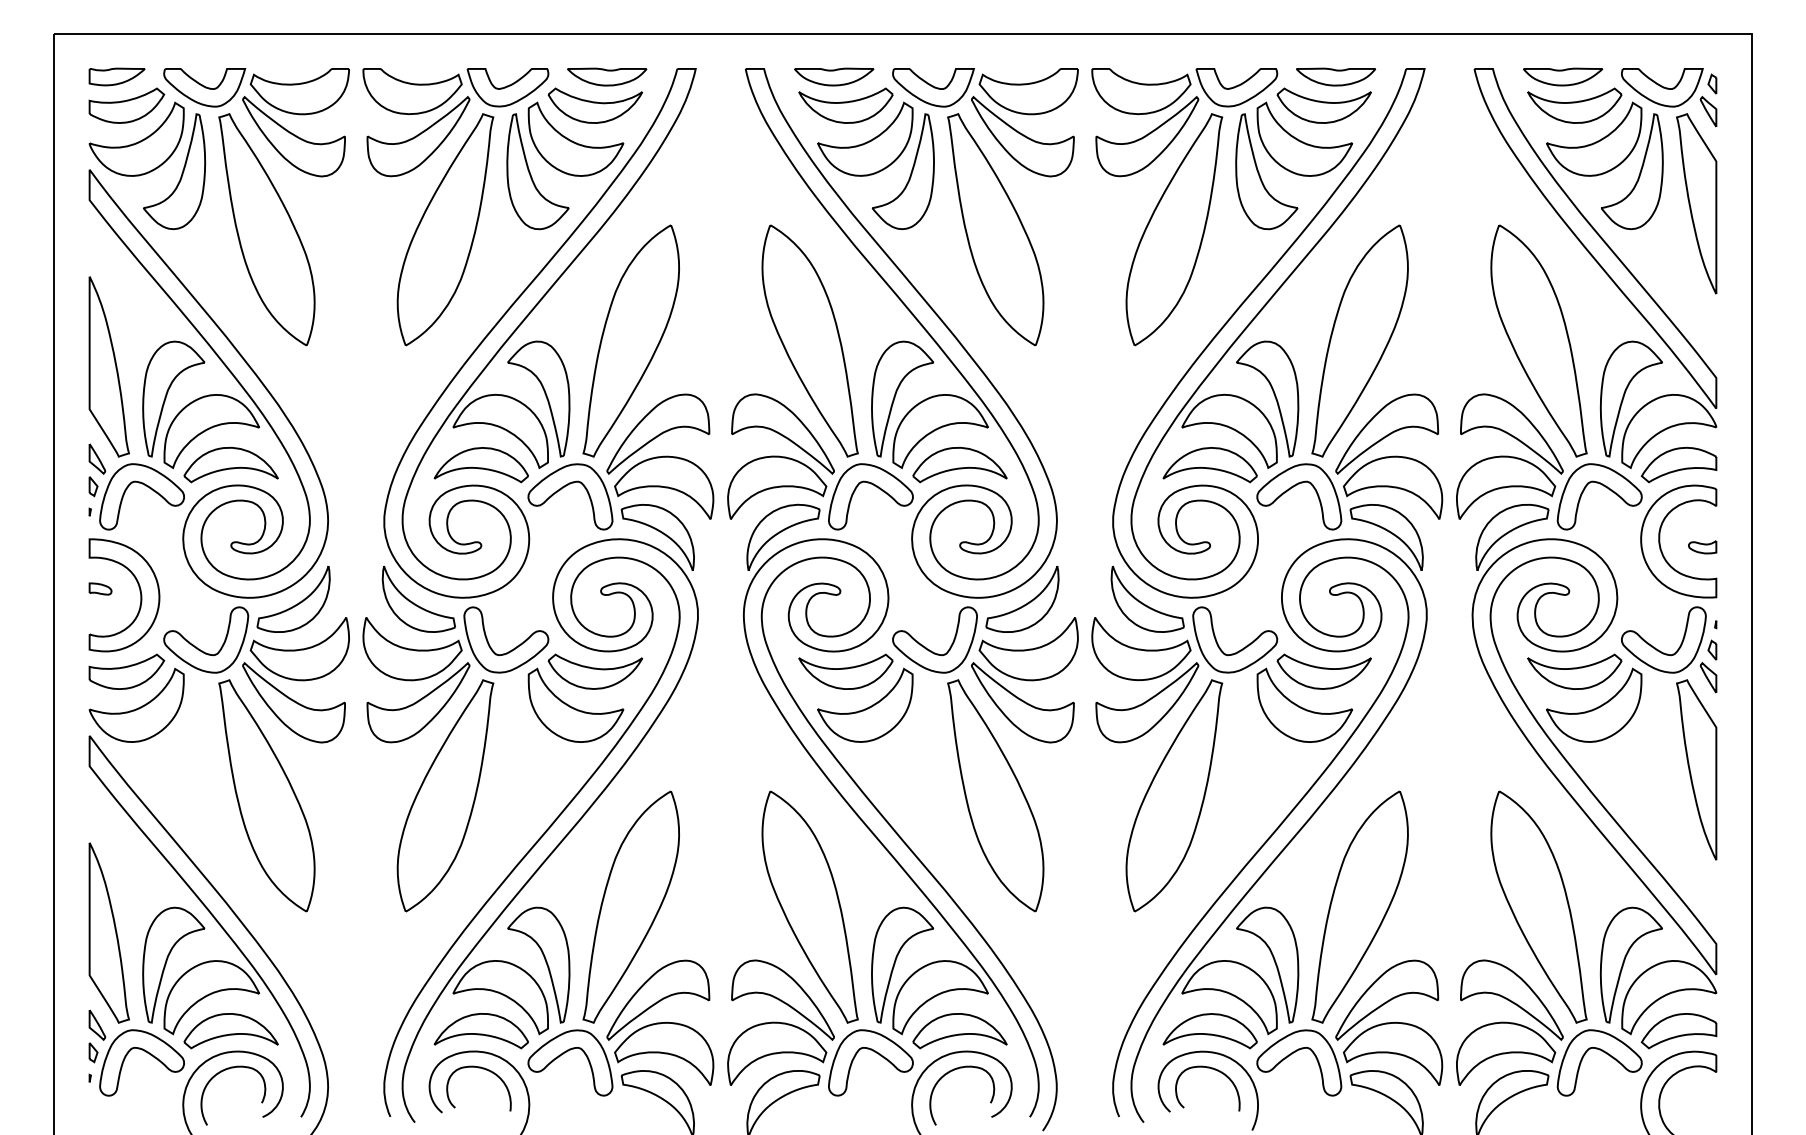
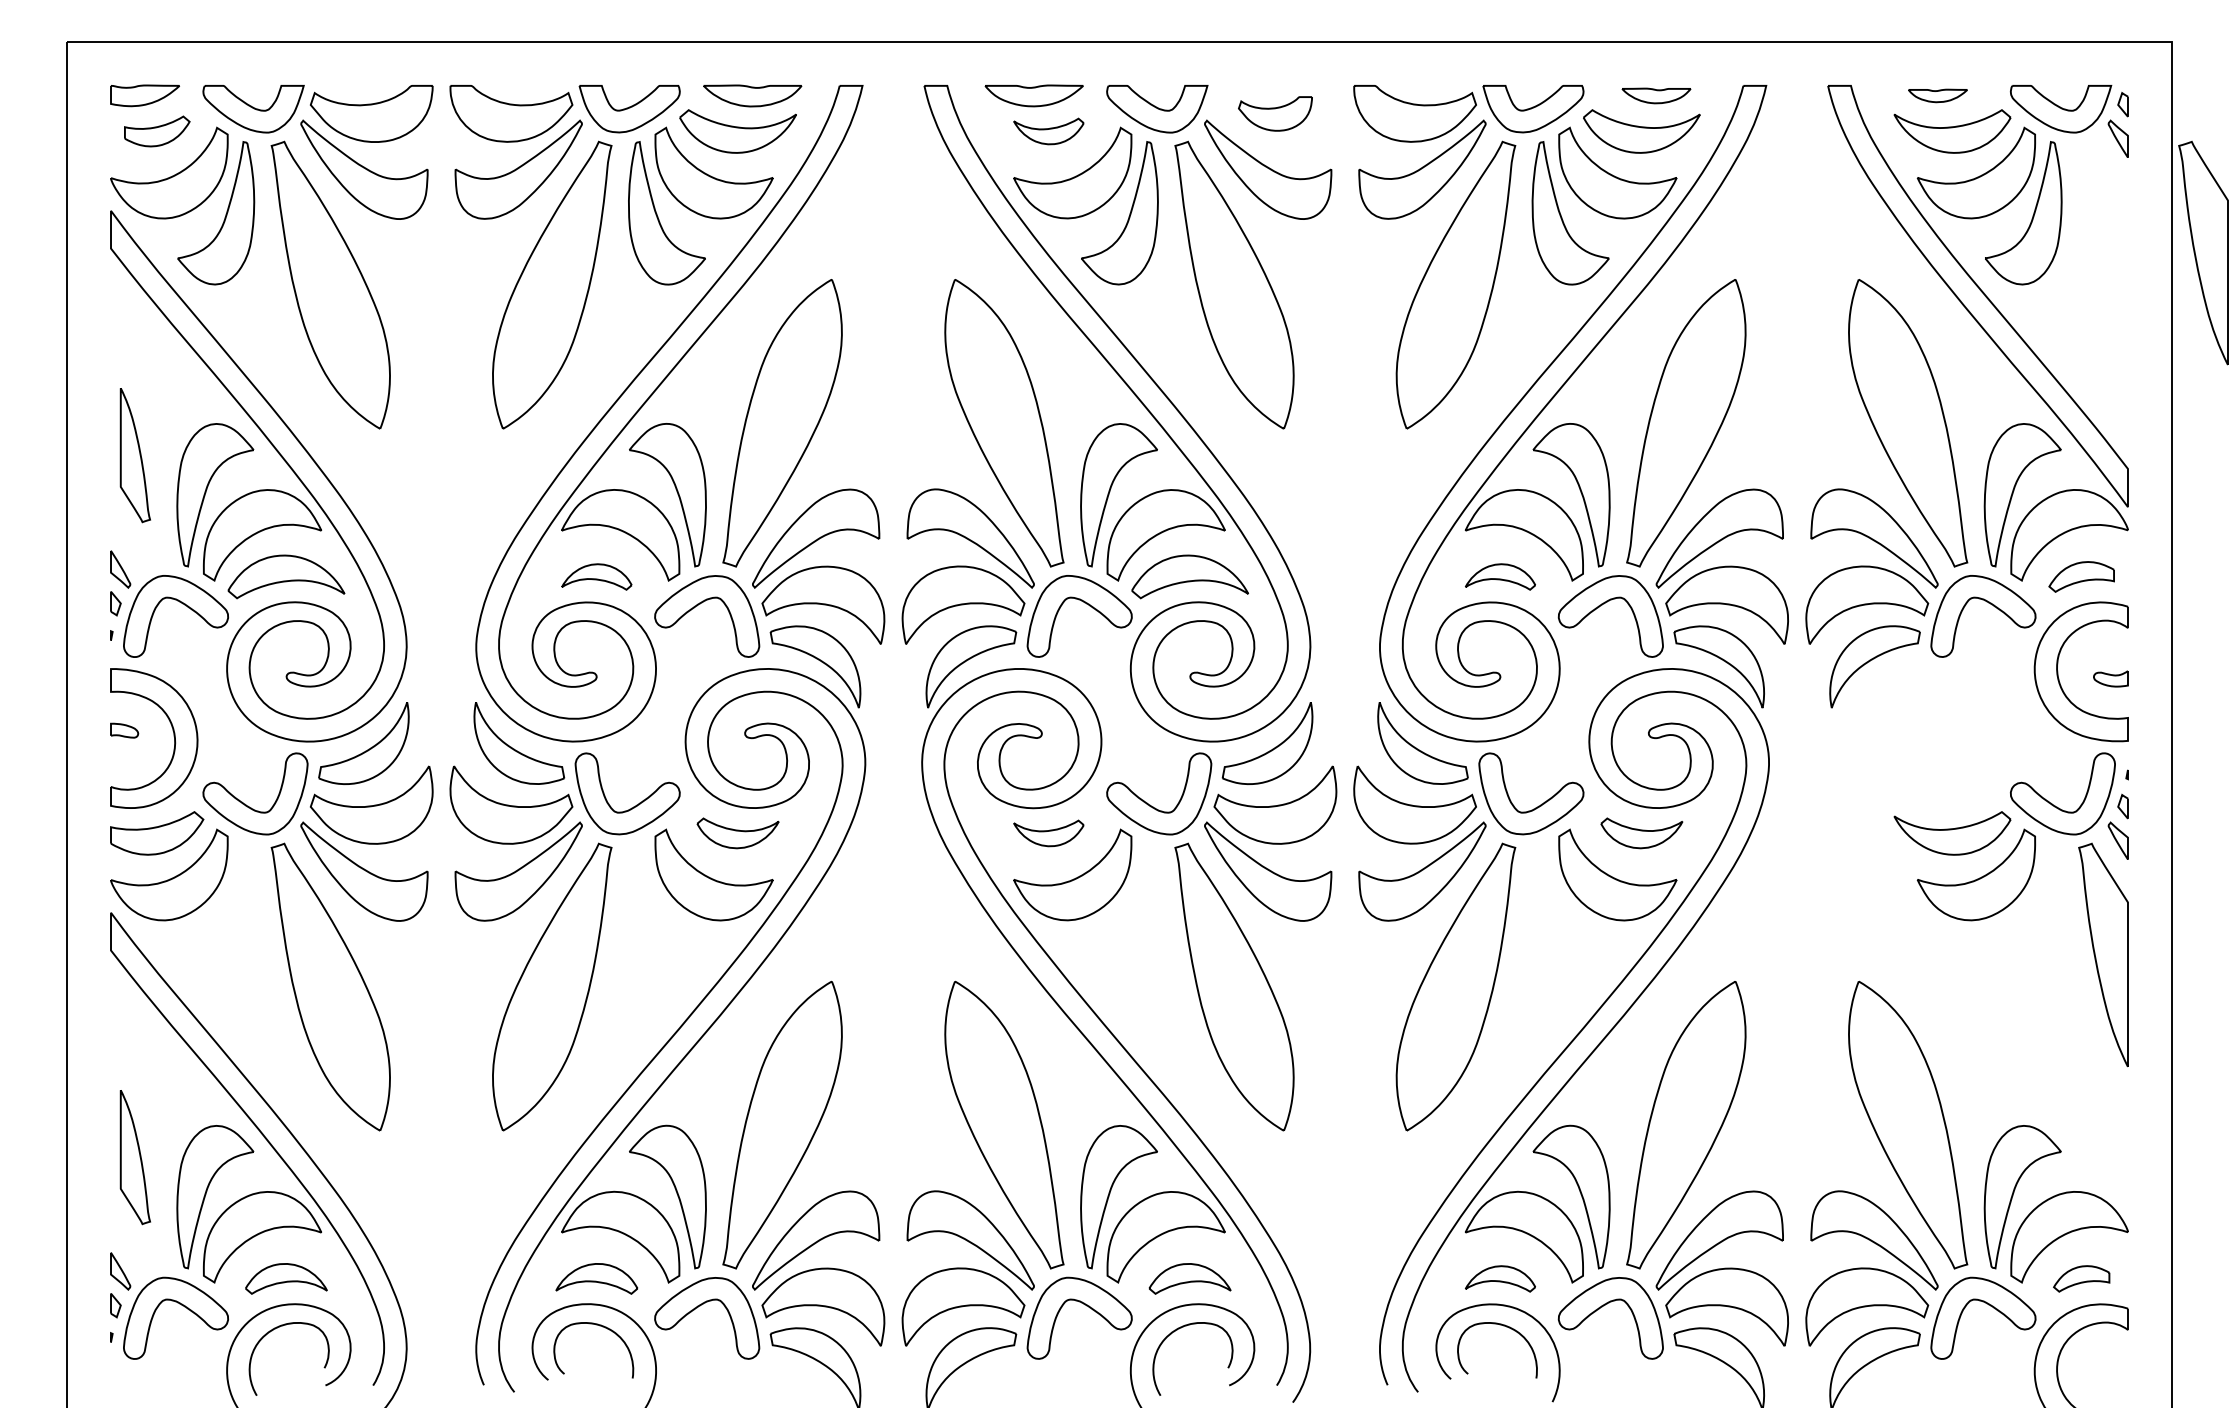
part: (1336, 76) -> (1656, 95), size x0.7
part: (1562, 76) -> (1937, 95), size x0.6
part: (1028, 91) -> (1275, 113), size x0.6
part: (127, 105) -> (157, 131), size x0.7
part: (845, 105) -> (1048, 131), size x0.6
part: (1696, 203) -> (2203, 252), moved
part: (109, 367) -> (135, 455), size x0.6
part: (481, 464) -> (596, 576), size x0.6
part: (1210, 464) -> (1500, 576), size x0.6
part: (1678, 464) -> (2081, 576), size x0.7
part: (594, 671) -> (737, 833), size x0.7
part: (845, 671) -> (1048, 833), size x0.6
part: (1323, 671) -> (1641, 833), size x0.7
part: (1577, 772) -> (1955, 958), removed
part: (109, 933) -> (135, 1157), size x0.6
part: (231, 1030) -> (286, 1278), size x0.7
part: (481, 1030) -> (596, 1278), size x0.7
part: (959, 1030) -> (1189, 1278), size x0.7
part: (1210, 1030) -> (1500, 1278), size x0.6
part: (1678, 1030) -> (2081, 1278), size x0.6

